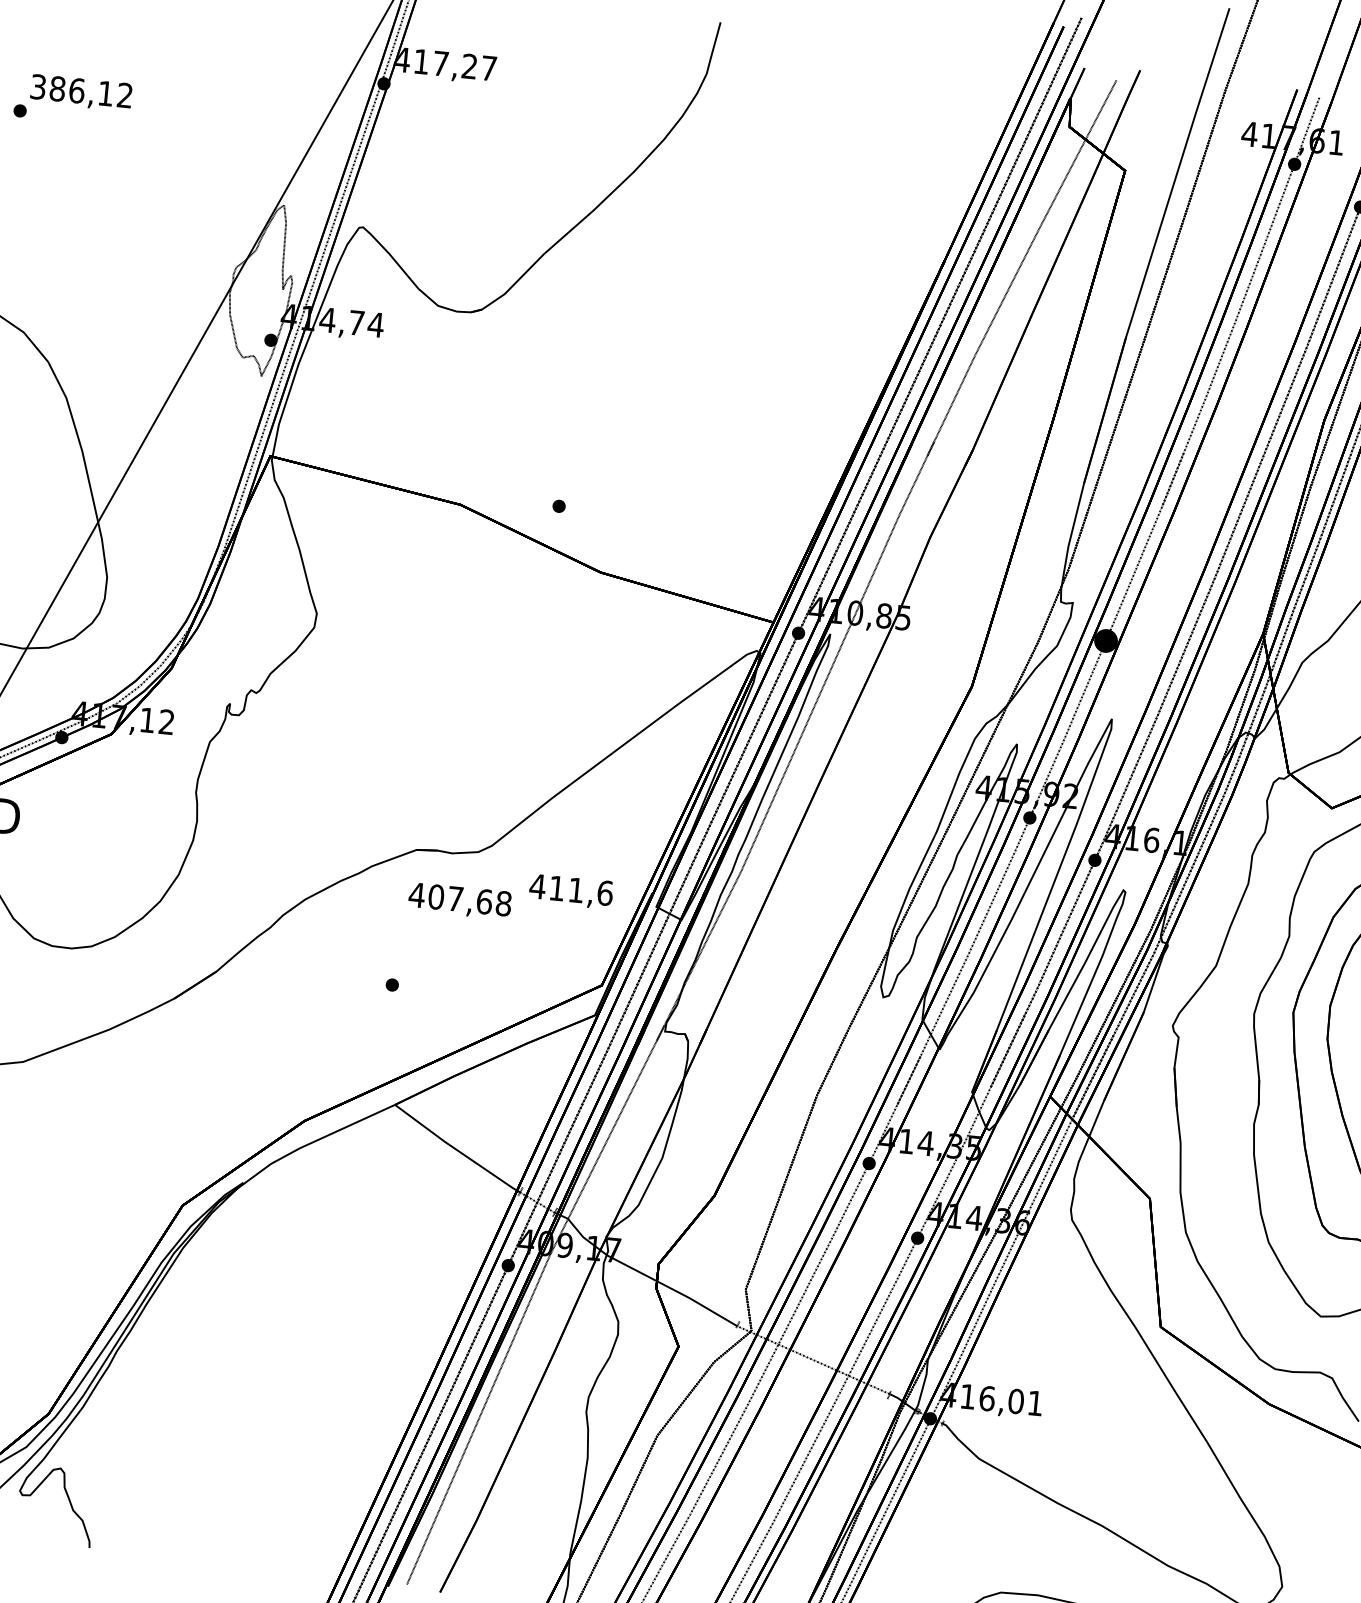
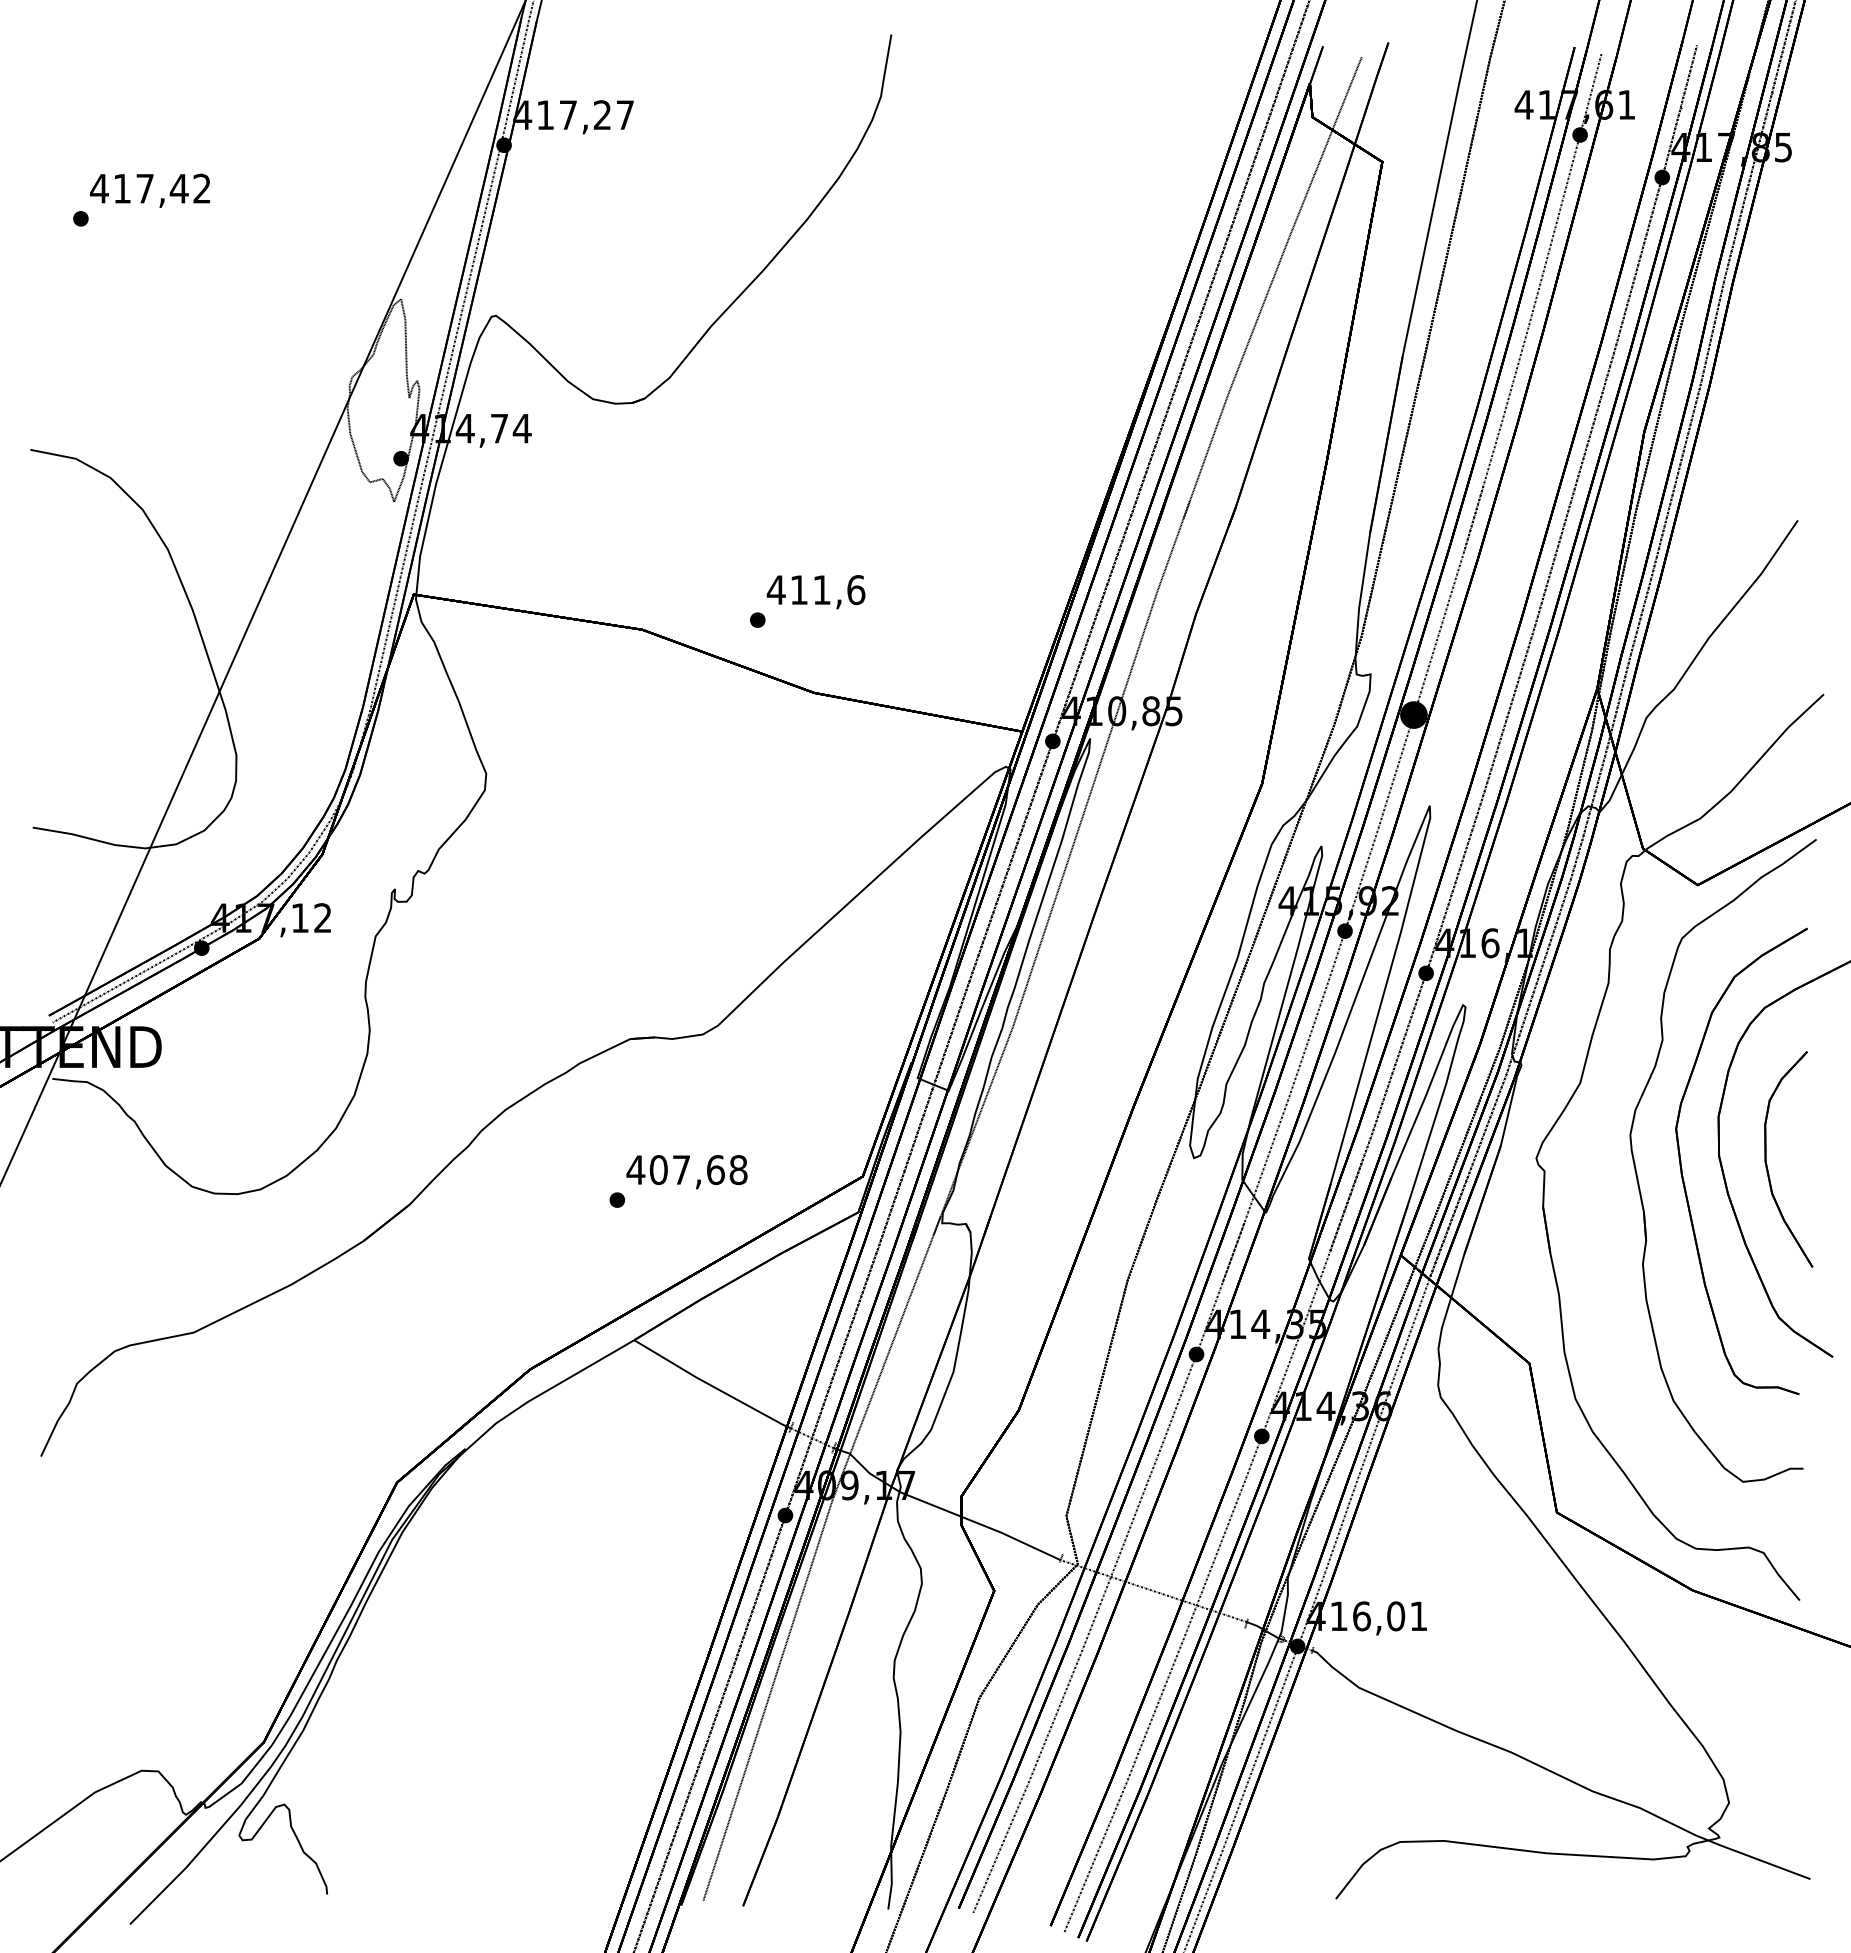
text: (72, 90) -> (139, 188), 386,12 -> 417,42
text: (570, 891) -> (815, 592), moved
text: (459, 901) -> (686, 1172), moved

